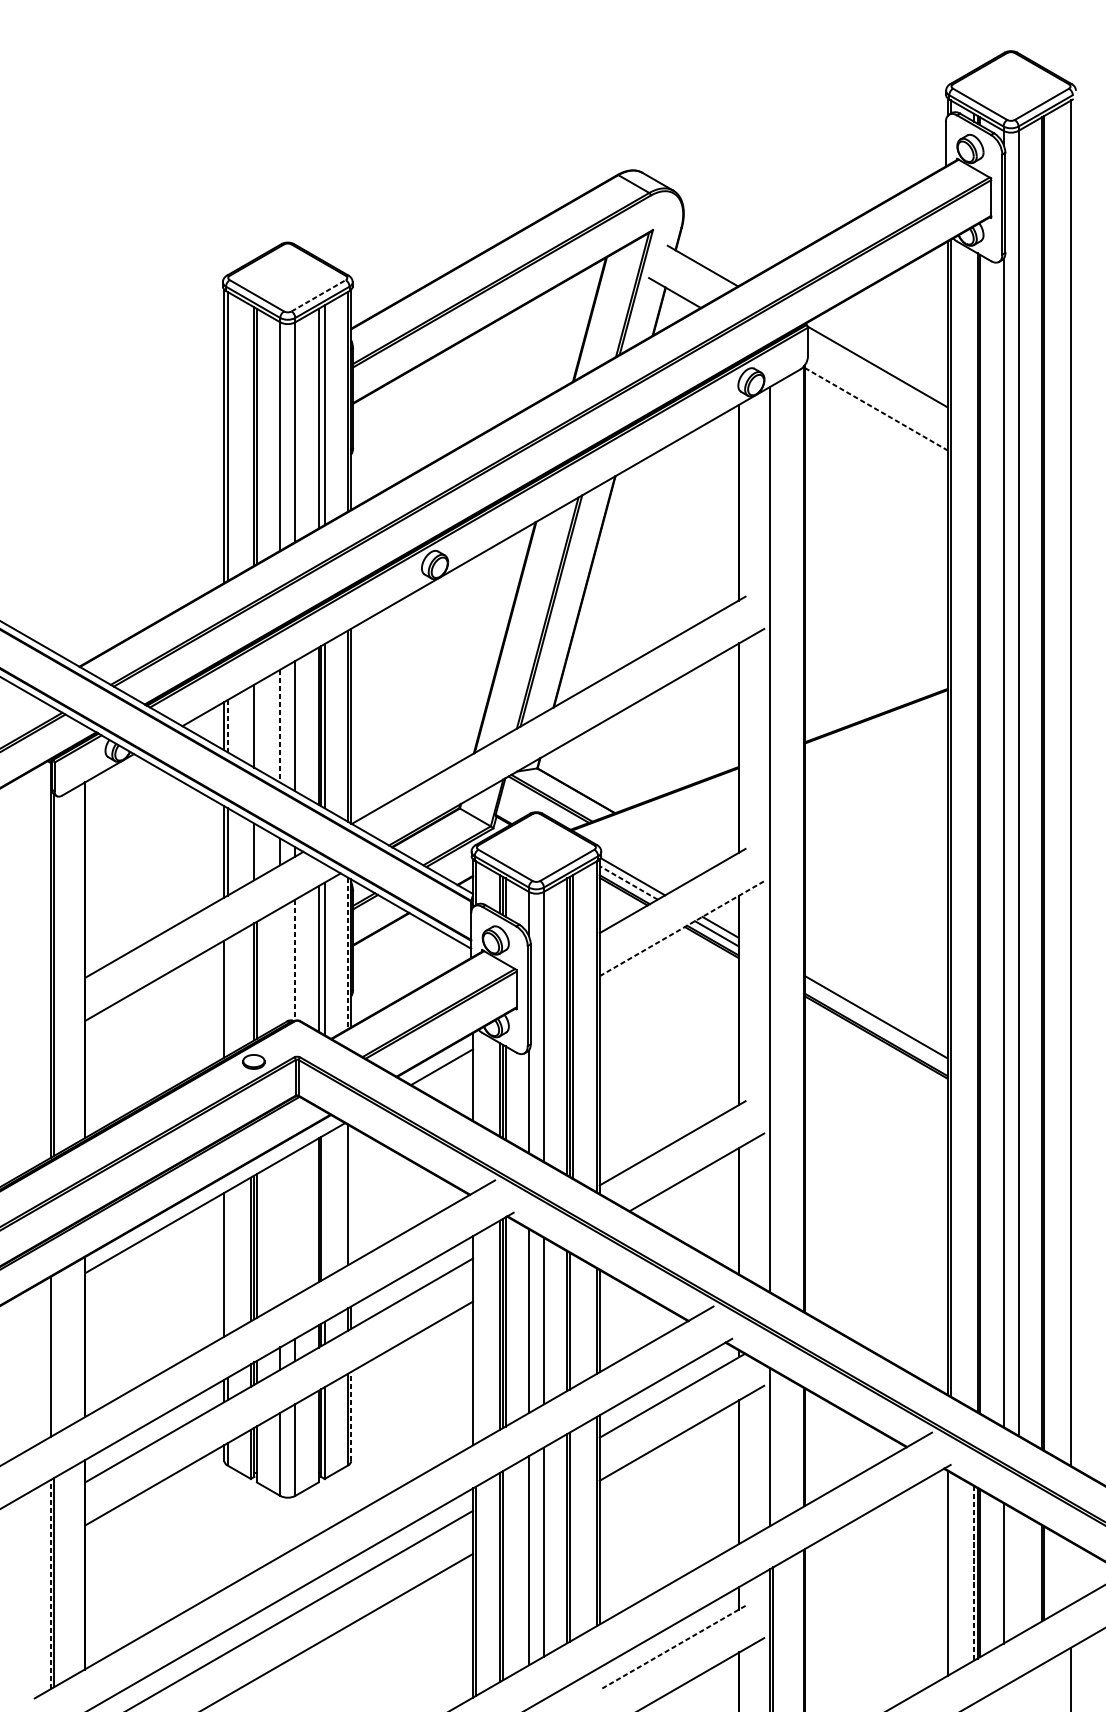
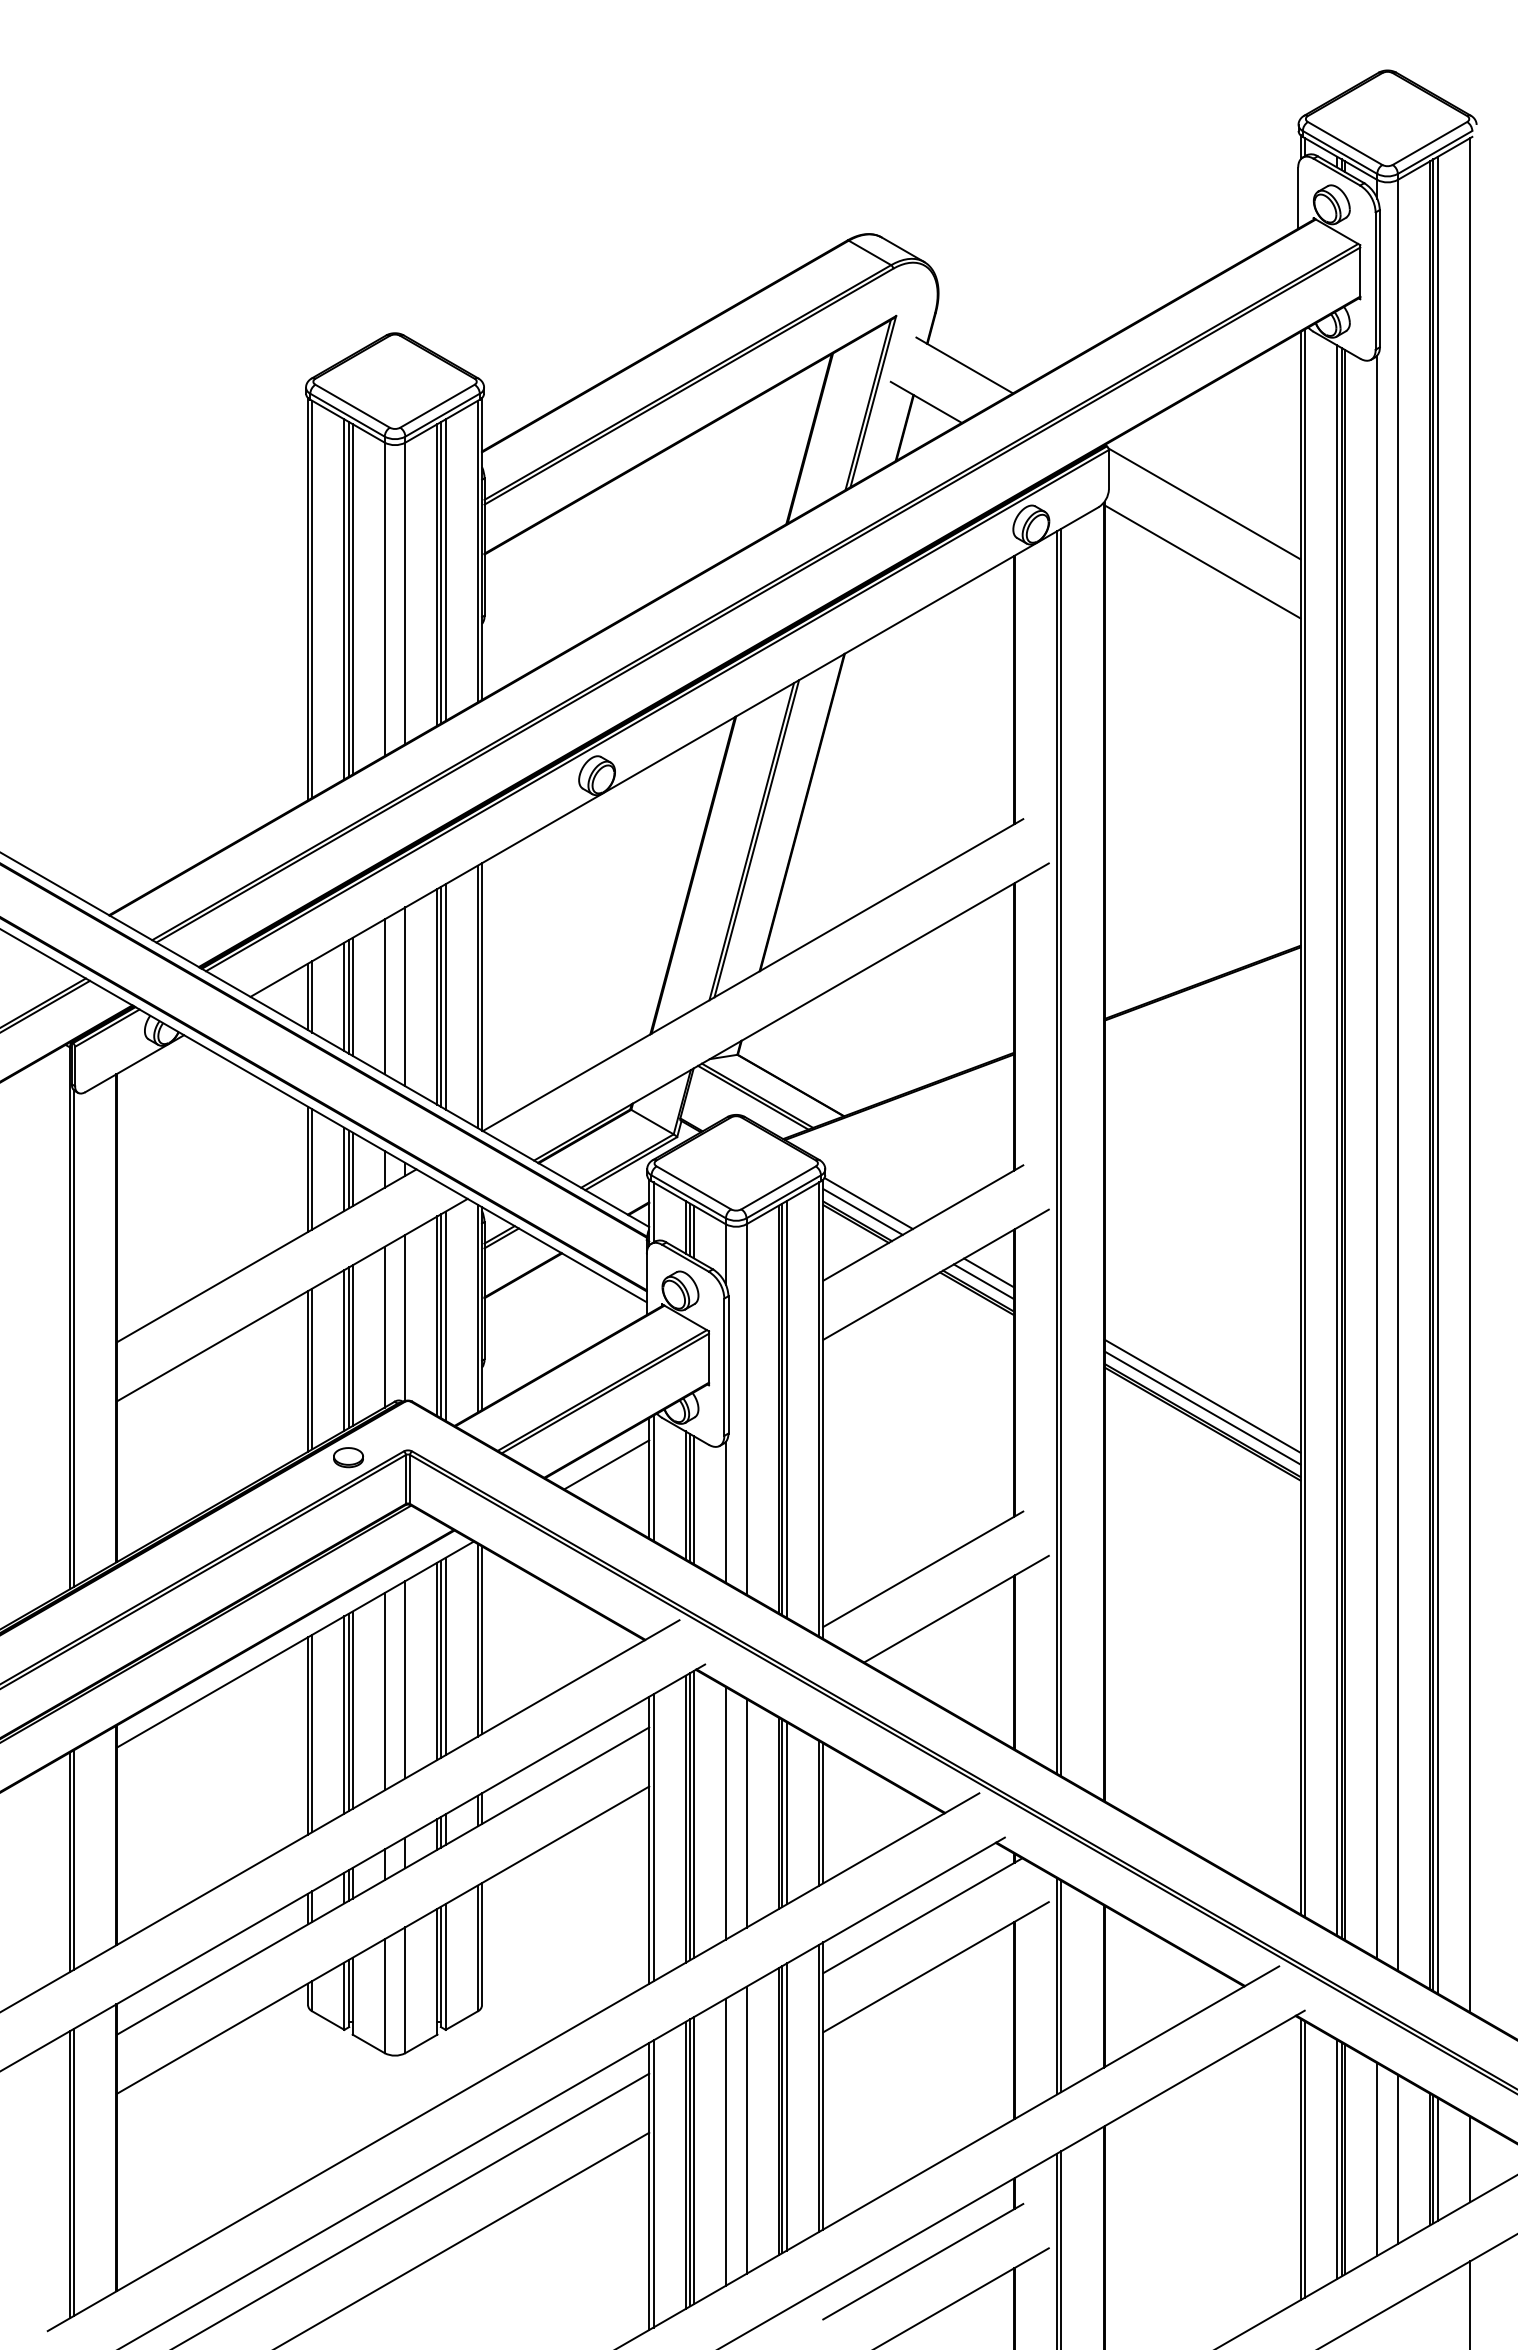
line: (318, 295) -> (437, 406), dashed -> solid
line: (876, 409) -> (1203, 562), dashed -> solid
line: (320, 416) -> (440, 572), added
line: (250, 436) -> (344, 599), added
line: (227, 725) -> (312, 996), dashed -> solid
line: (250, 725) -> (344, 996), added
line: (256, 725) -> (352, 996), added
line: (280, 726) -> (384, 997), dashed -> solid
line: (1048, 782) -> (1438, 1074), added
line: (973, 830) -> (1336, 1140), added
line: (773, 839) -> (1061, 1152), added
line: (250, 851) -> (344, 1169), added
line: (256, 851) -> (352, 1169), added
line: (629, 882) -> (863, 1211), dashed -> solid
line: (682, 928) -> (936, 1274), dashed -> solid
line: (347, 953) -> (477, 1308), dashed -> solid
line: (320, 959) -> (440, 1316), added
line: (295, 960) -> (405, 1318), dashed -> solid
line: (280, 966) -> (384, 1326), added
line: (250, 983) -> (344, 1350), added
line: (227, 997) -> (312, 1368), added
line: (876, 1025) -> (1202, 1407), added
line: (476, 1076) -> (653, 1477), added
line: (351, 1195) -> (482, 1640), added
line: (324, 1206) -> (445, 1656), added
line: (295, 1223) -> (405, 1679), added
line: (280, 1232) -> (384, 1691), added
line: (227, 1262) -> (312, 1733), added
line: (573, 1321) -> (786, 1813), added
line: (476, 1338) -> (653, 1837), added
line: (54, 1354) -> (74, 1859), added
line: (351, 1416) -> (482, 1943), dashed -> solid
line: (773, 1447) -> (1061, 1986), added
line: (573, 1534) -> (786, 2106), added
line: (950, 1573) -> (1304, 2159), added
line: (973, 1573) -> (1336, 2159), dashed -> solid
line: (1018, 1573) -> (1397, 2159), added
line: (1048, 1573) -> (1438, 2159), added
line: (1071, 1573) -> (1470, 2159), added
line: (505, 1574) -> (693, 2160), added
line: (50, 1584) -> (69, 2174), dashed -> solid
line: (672, 1647) -> (922, 2261), dashed -> solid

